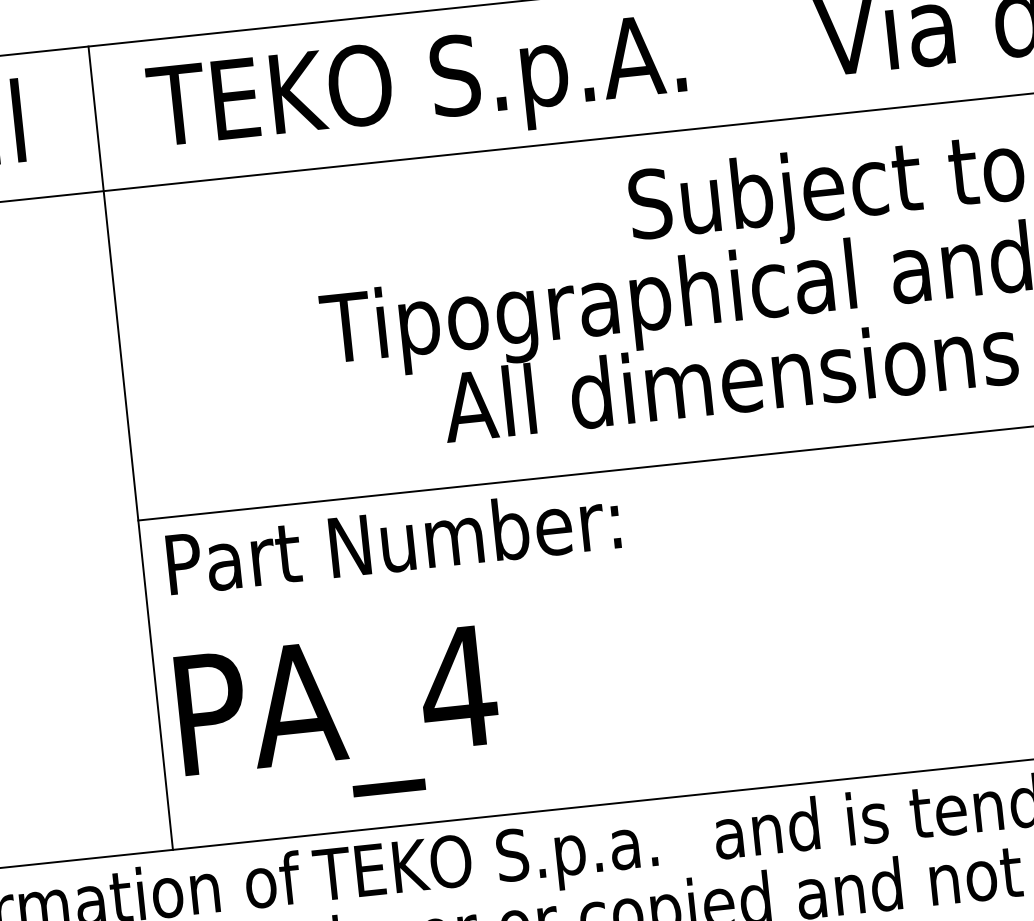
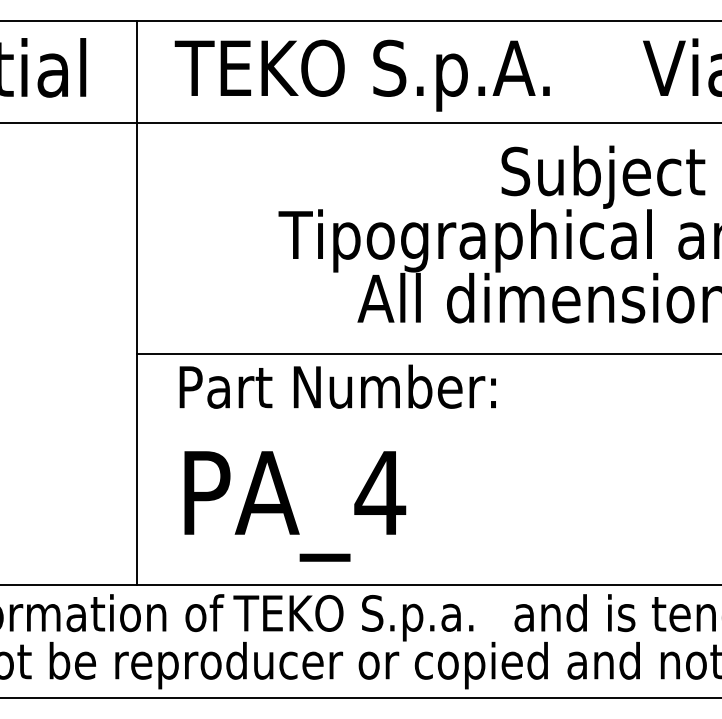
text: (392, 540) -> (337, 386), moved
text: (339, 719) -> (295, 506), moved

